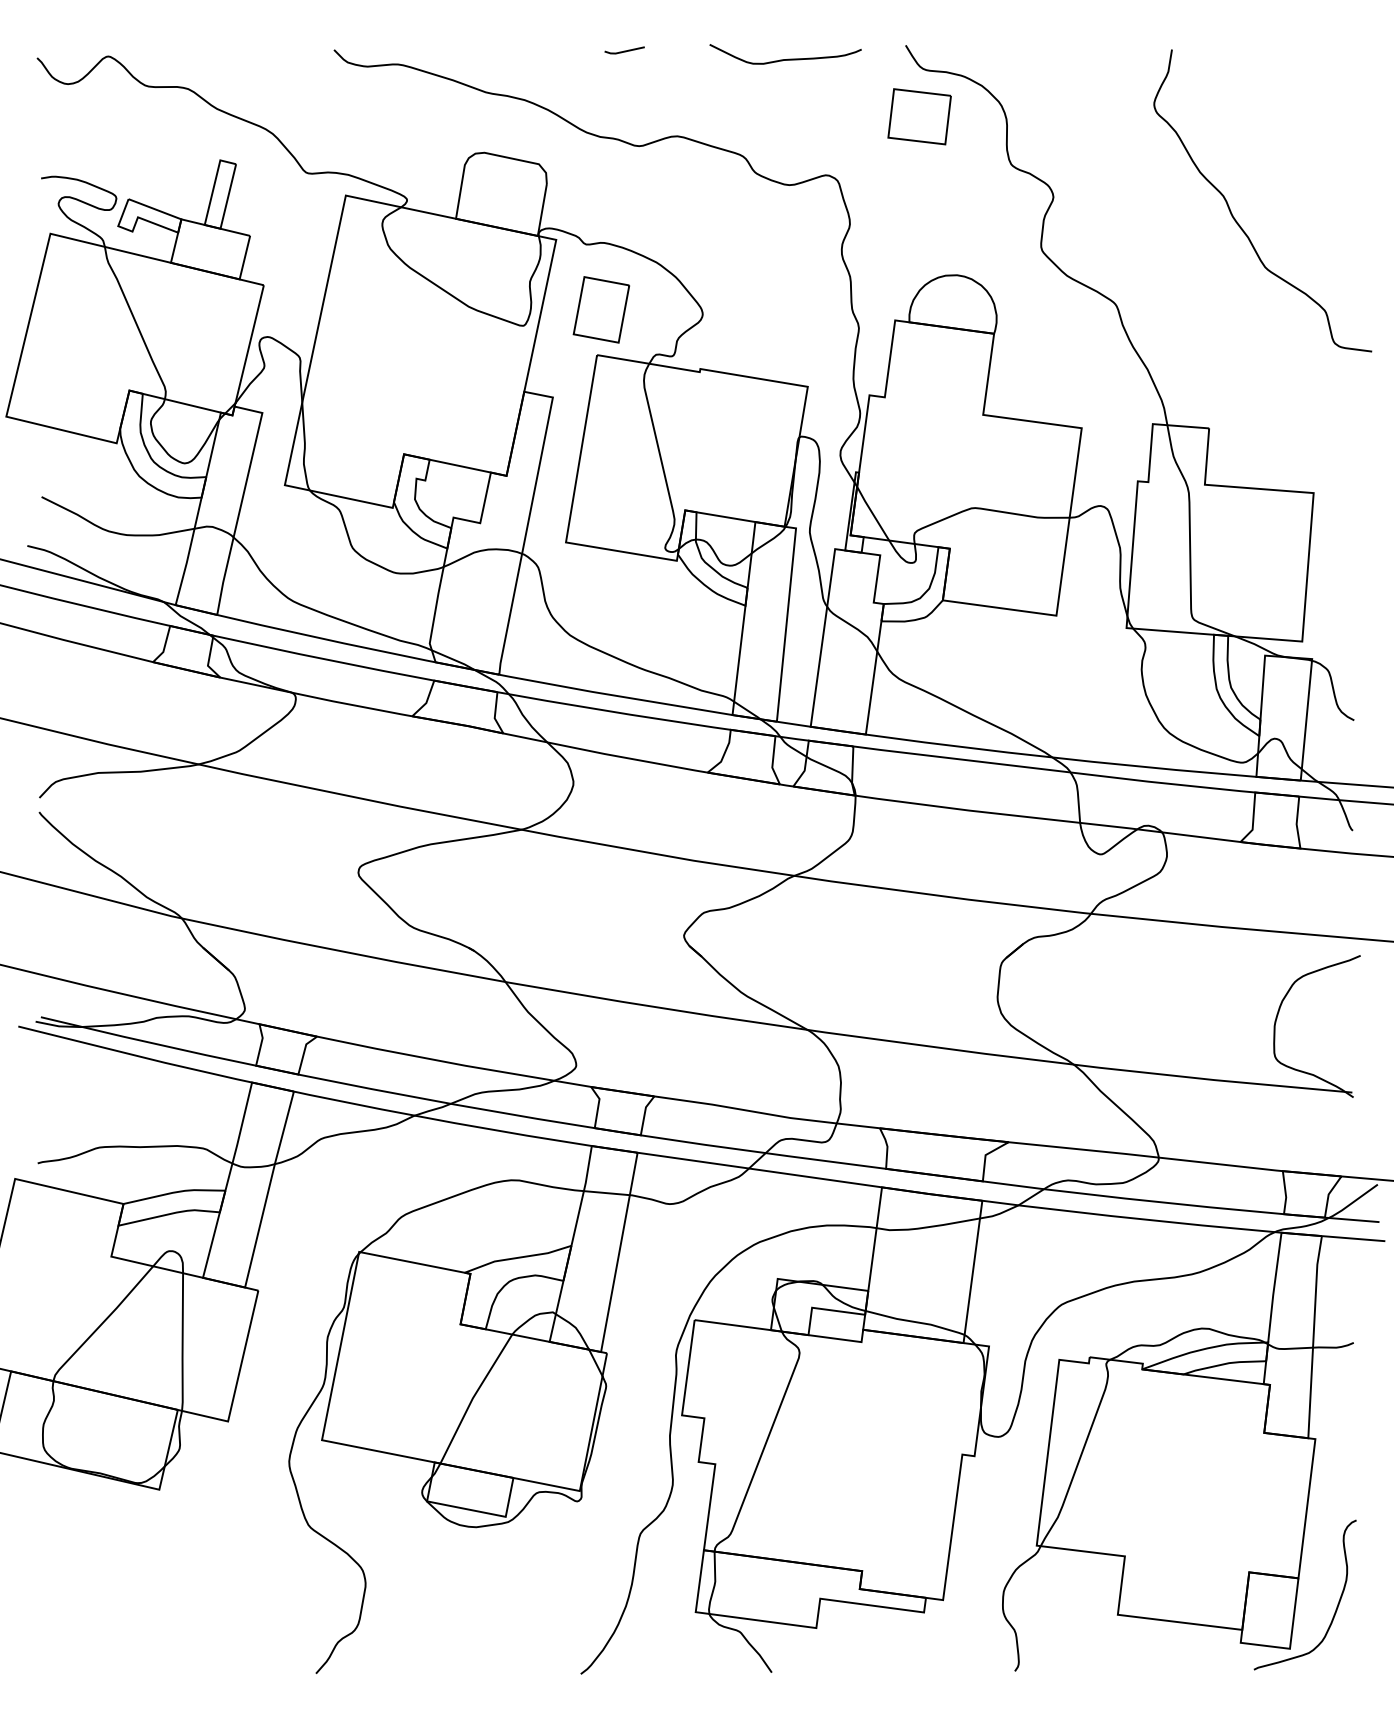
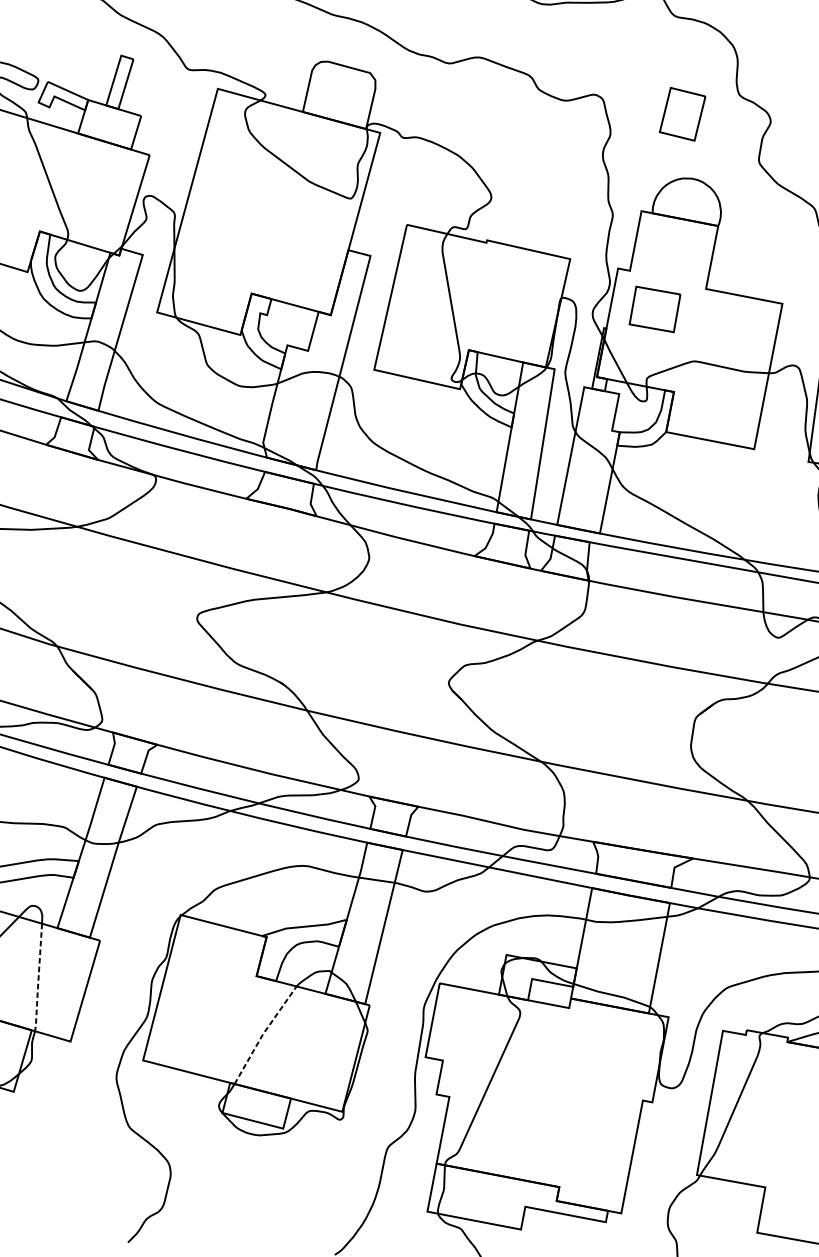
part: (919, 116) -> (654, 309), moved
part: (601, 309) -> (682, 114), moved
line: (182, 1343) -> (38, 978), solid -> dashed
line: (473, 1397) -> (263, 1033), solid -> dashed

